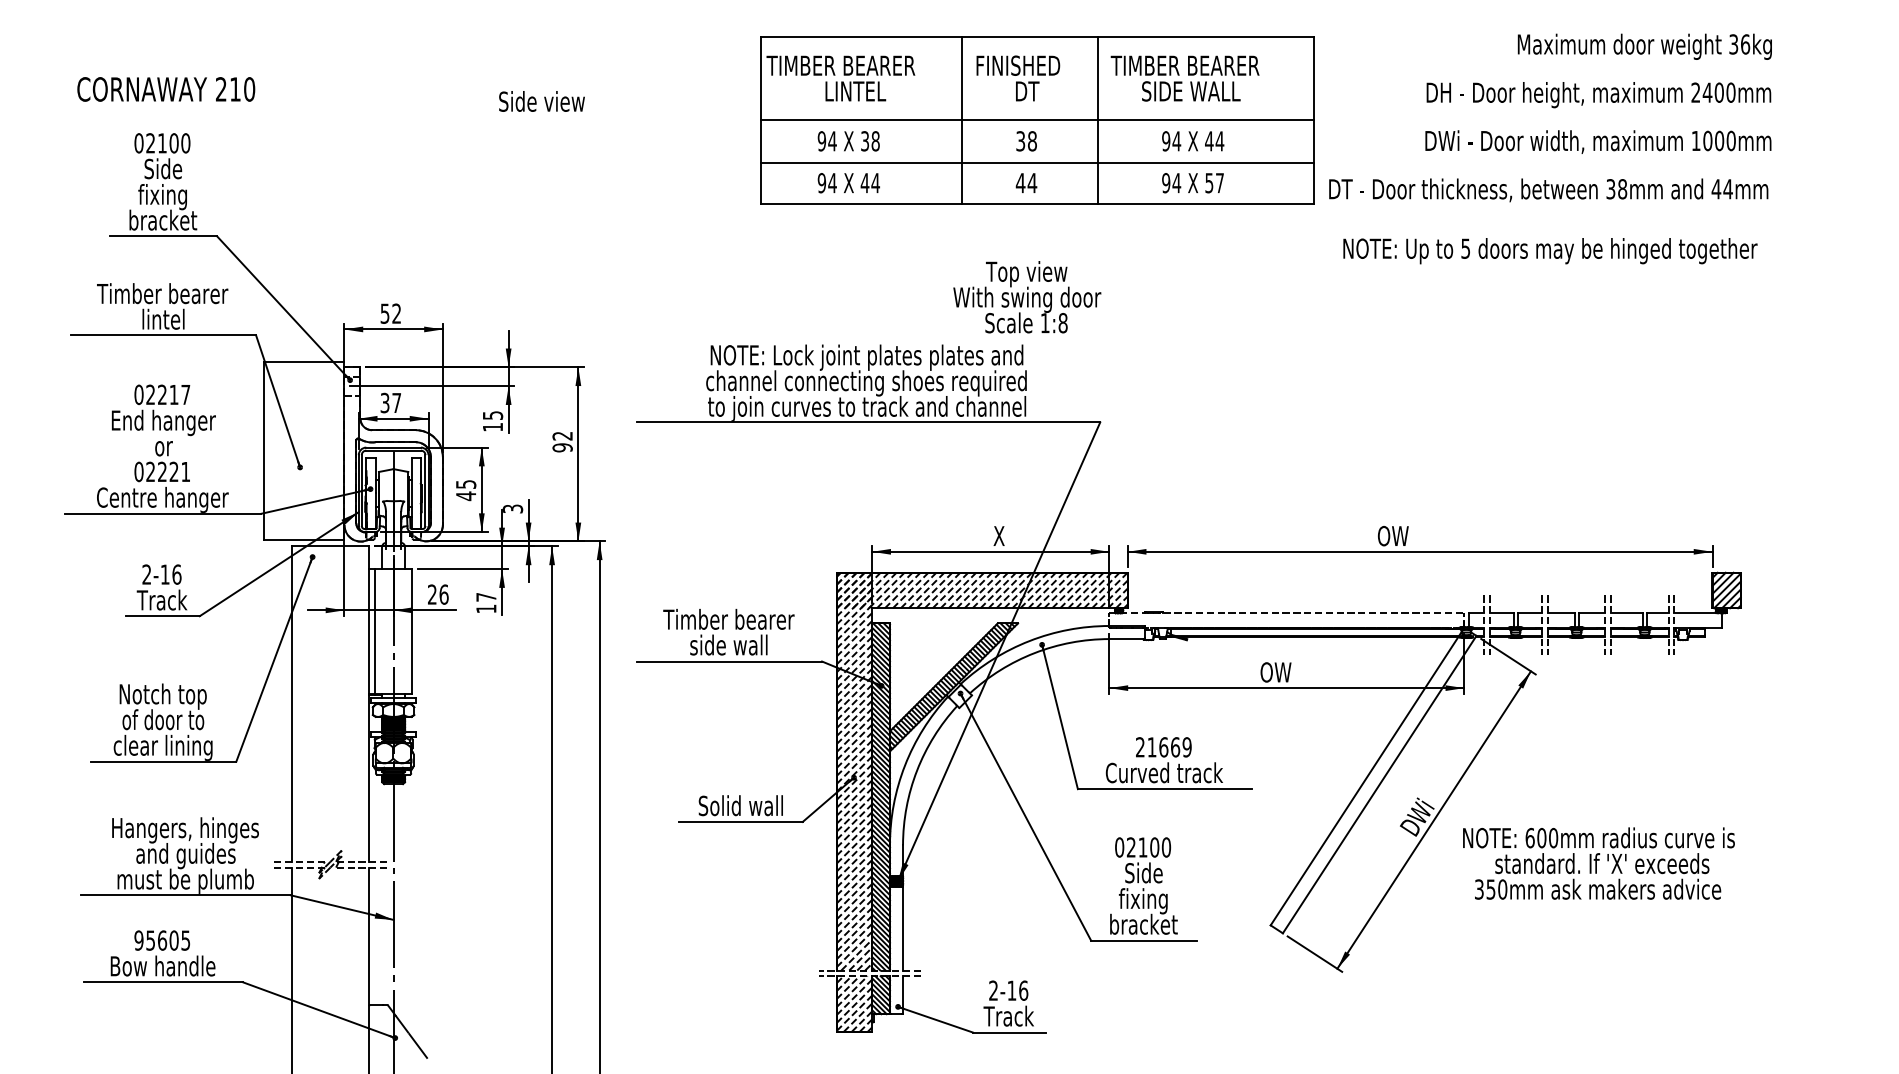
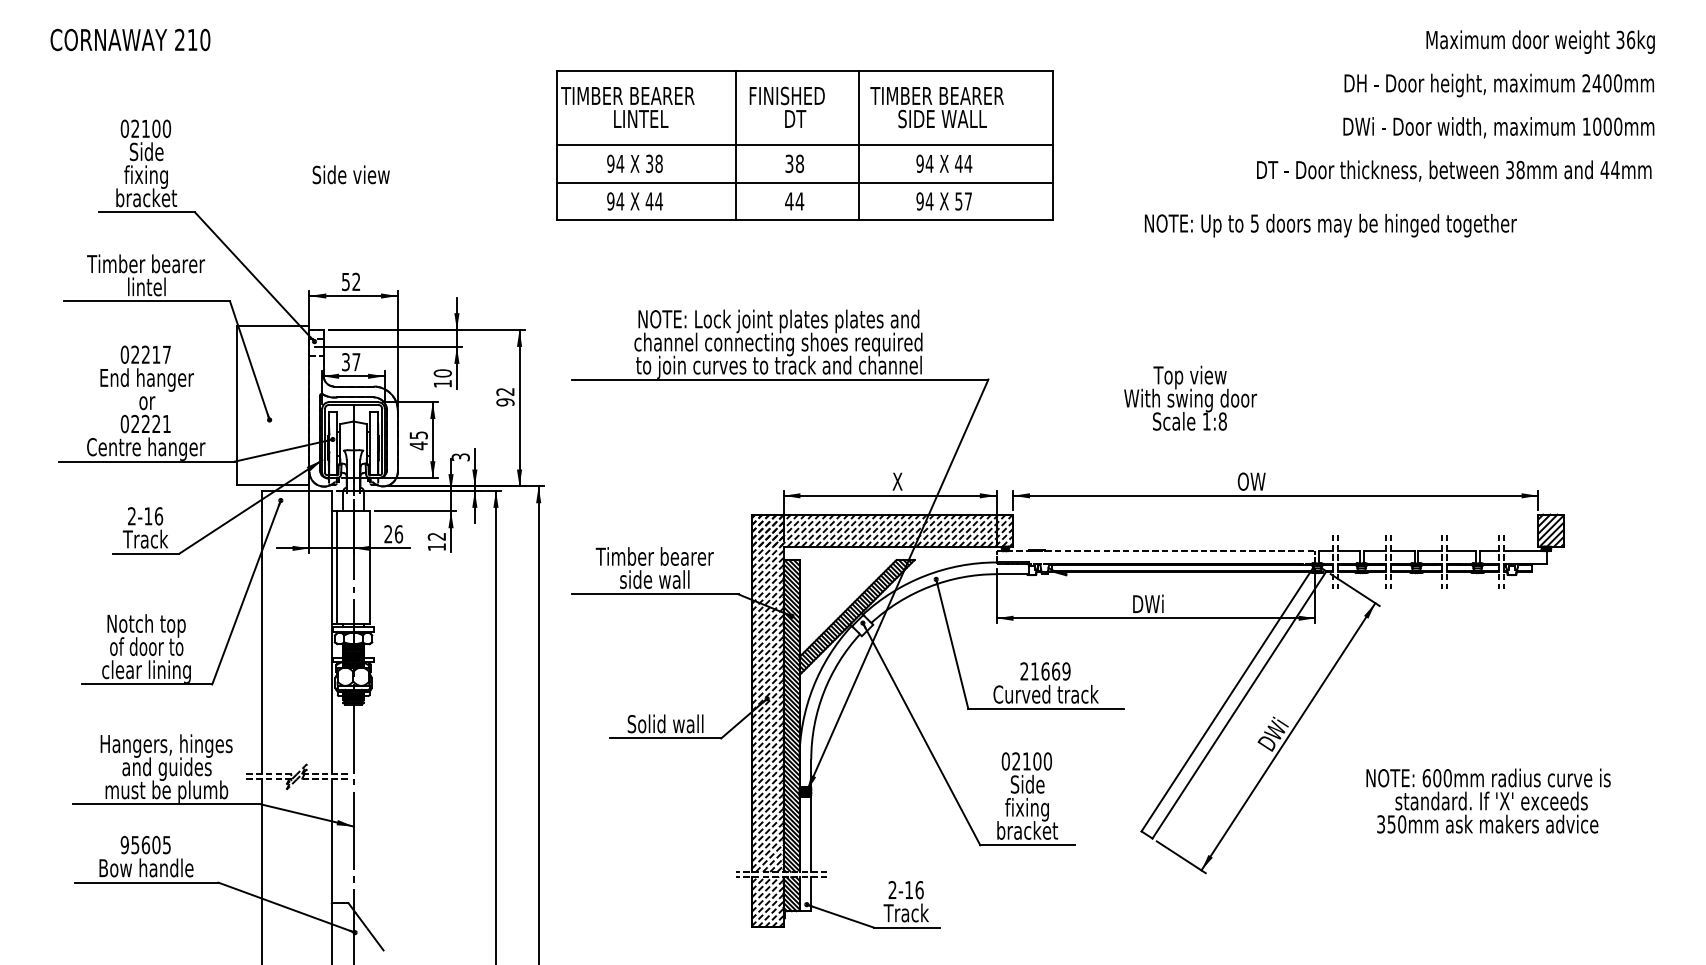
text: (166, 89) -> (130, 40), moved
text: (541, 101) -> (350, 174), moved
text: (1550, 117) -> (1455, 105), moved
part: (1037, 120) -> (804, 145), moved
text: (1550, 251) -> (1330, 226), moved
text: (1027, 297) -> (1190, 398), moved
text: (492, 415) -> (442, 373), 15 -> 10
text: (486, 597) -> (437, 536), 17 -> 12
text: (1277, 671) -> (1147, 603), OW -> DWi
text: (1598, 863) -> (1488, 800), moved

